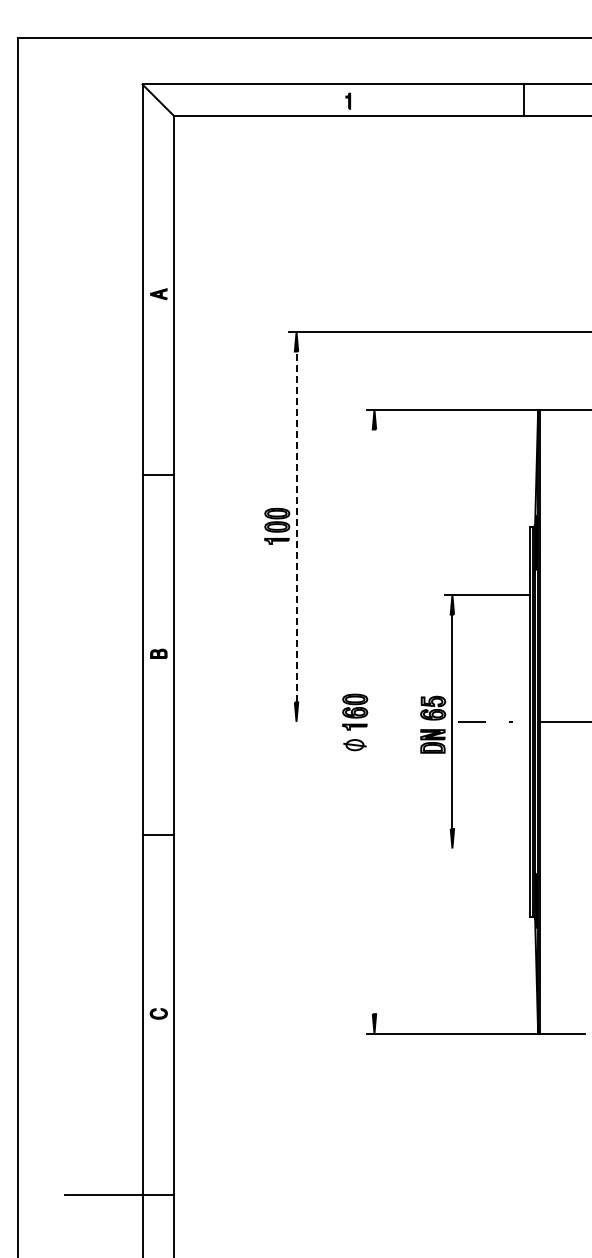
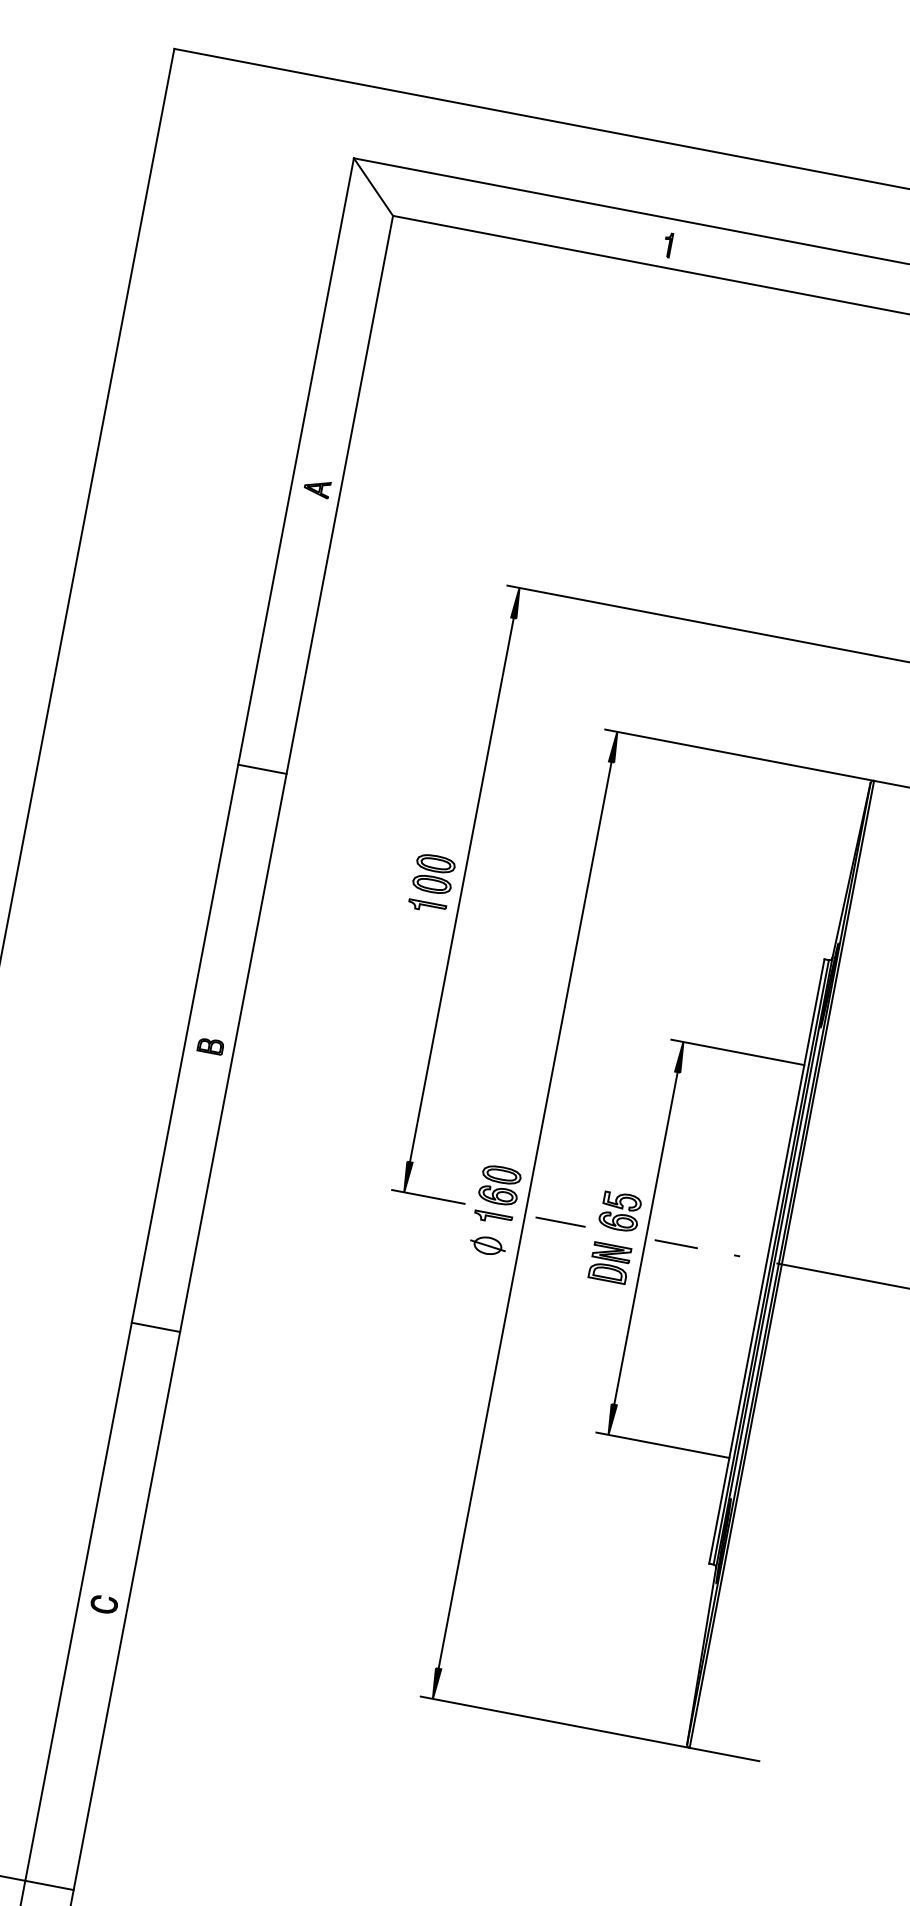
line: (296, 526) -> (461, 889), dashed -> solid
line: (311, 721) -> (427, 1196), added
line: (374, 721) -> (525, 1214), added
line: (396, 721) -> (559, 1221), added
line: (487, 848) -> (662, 1445), added

